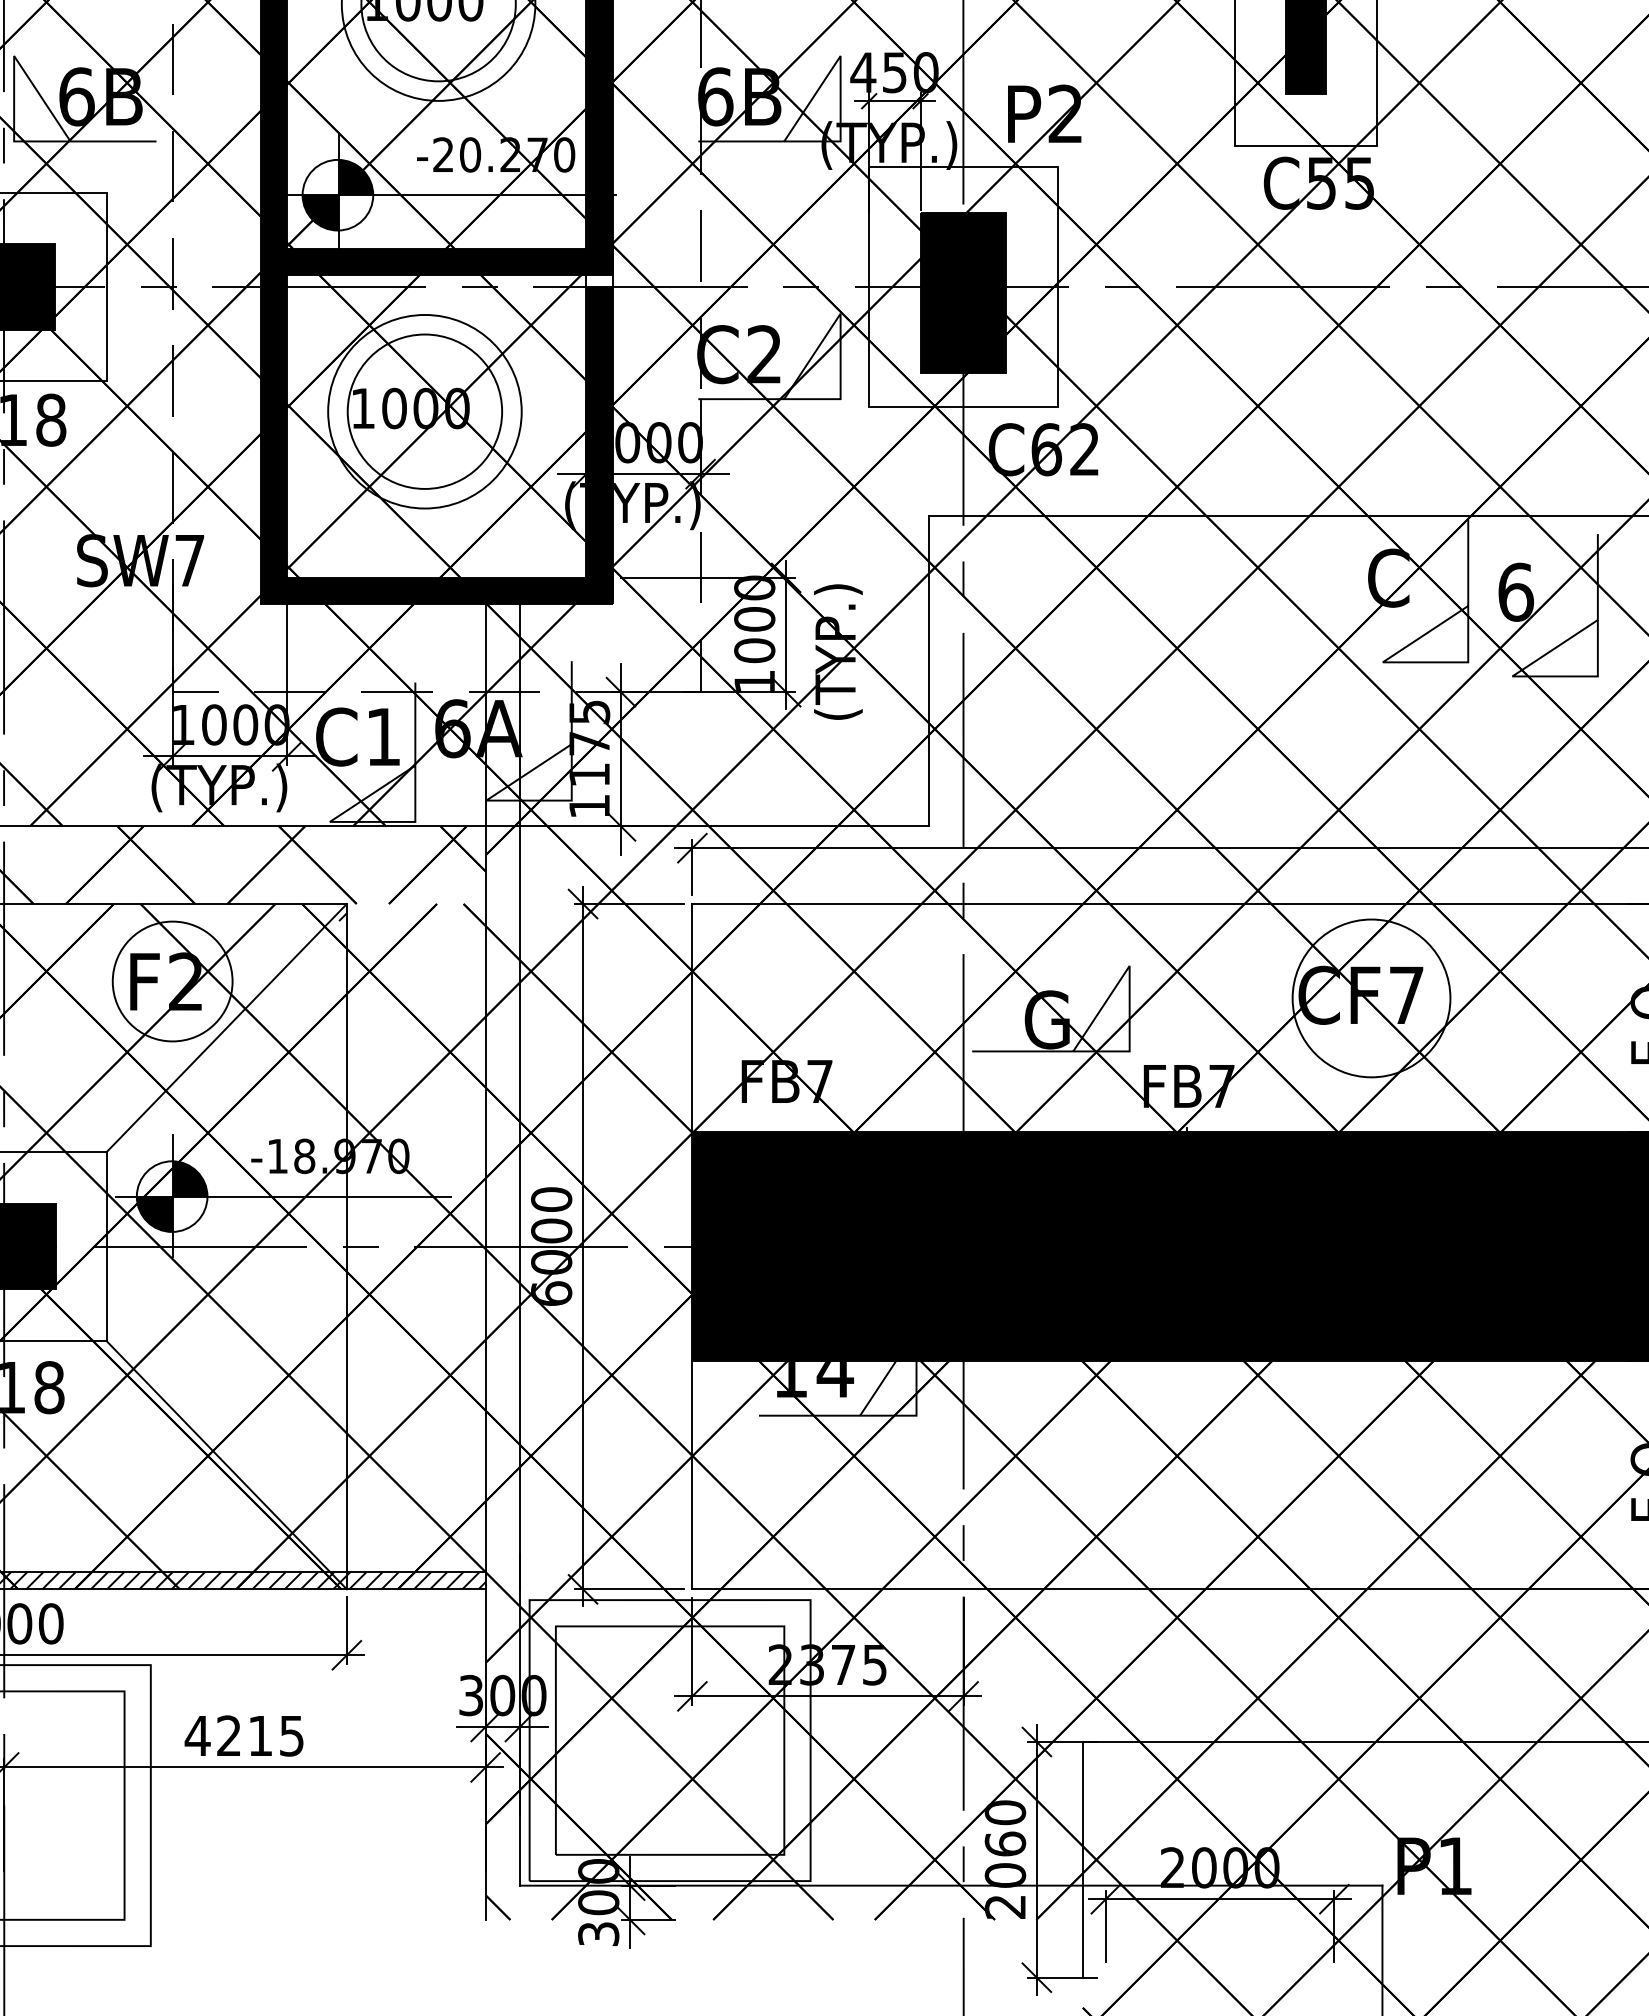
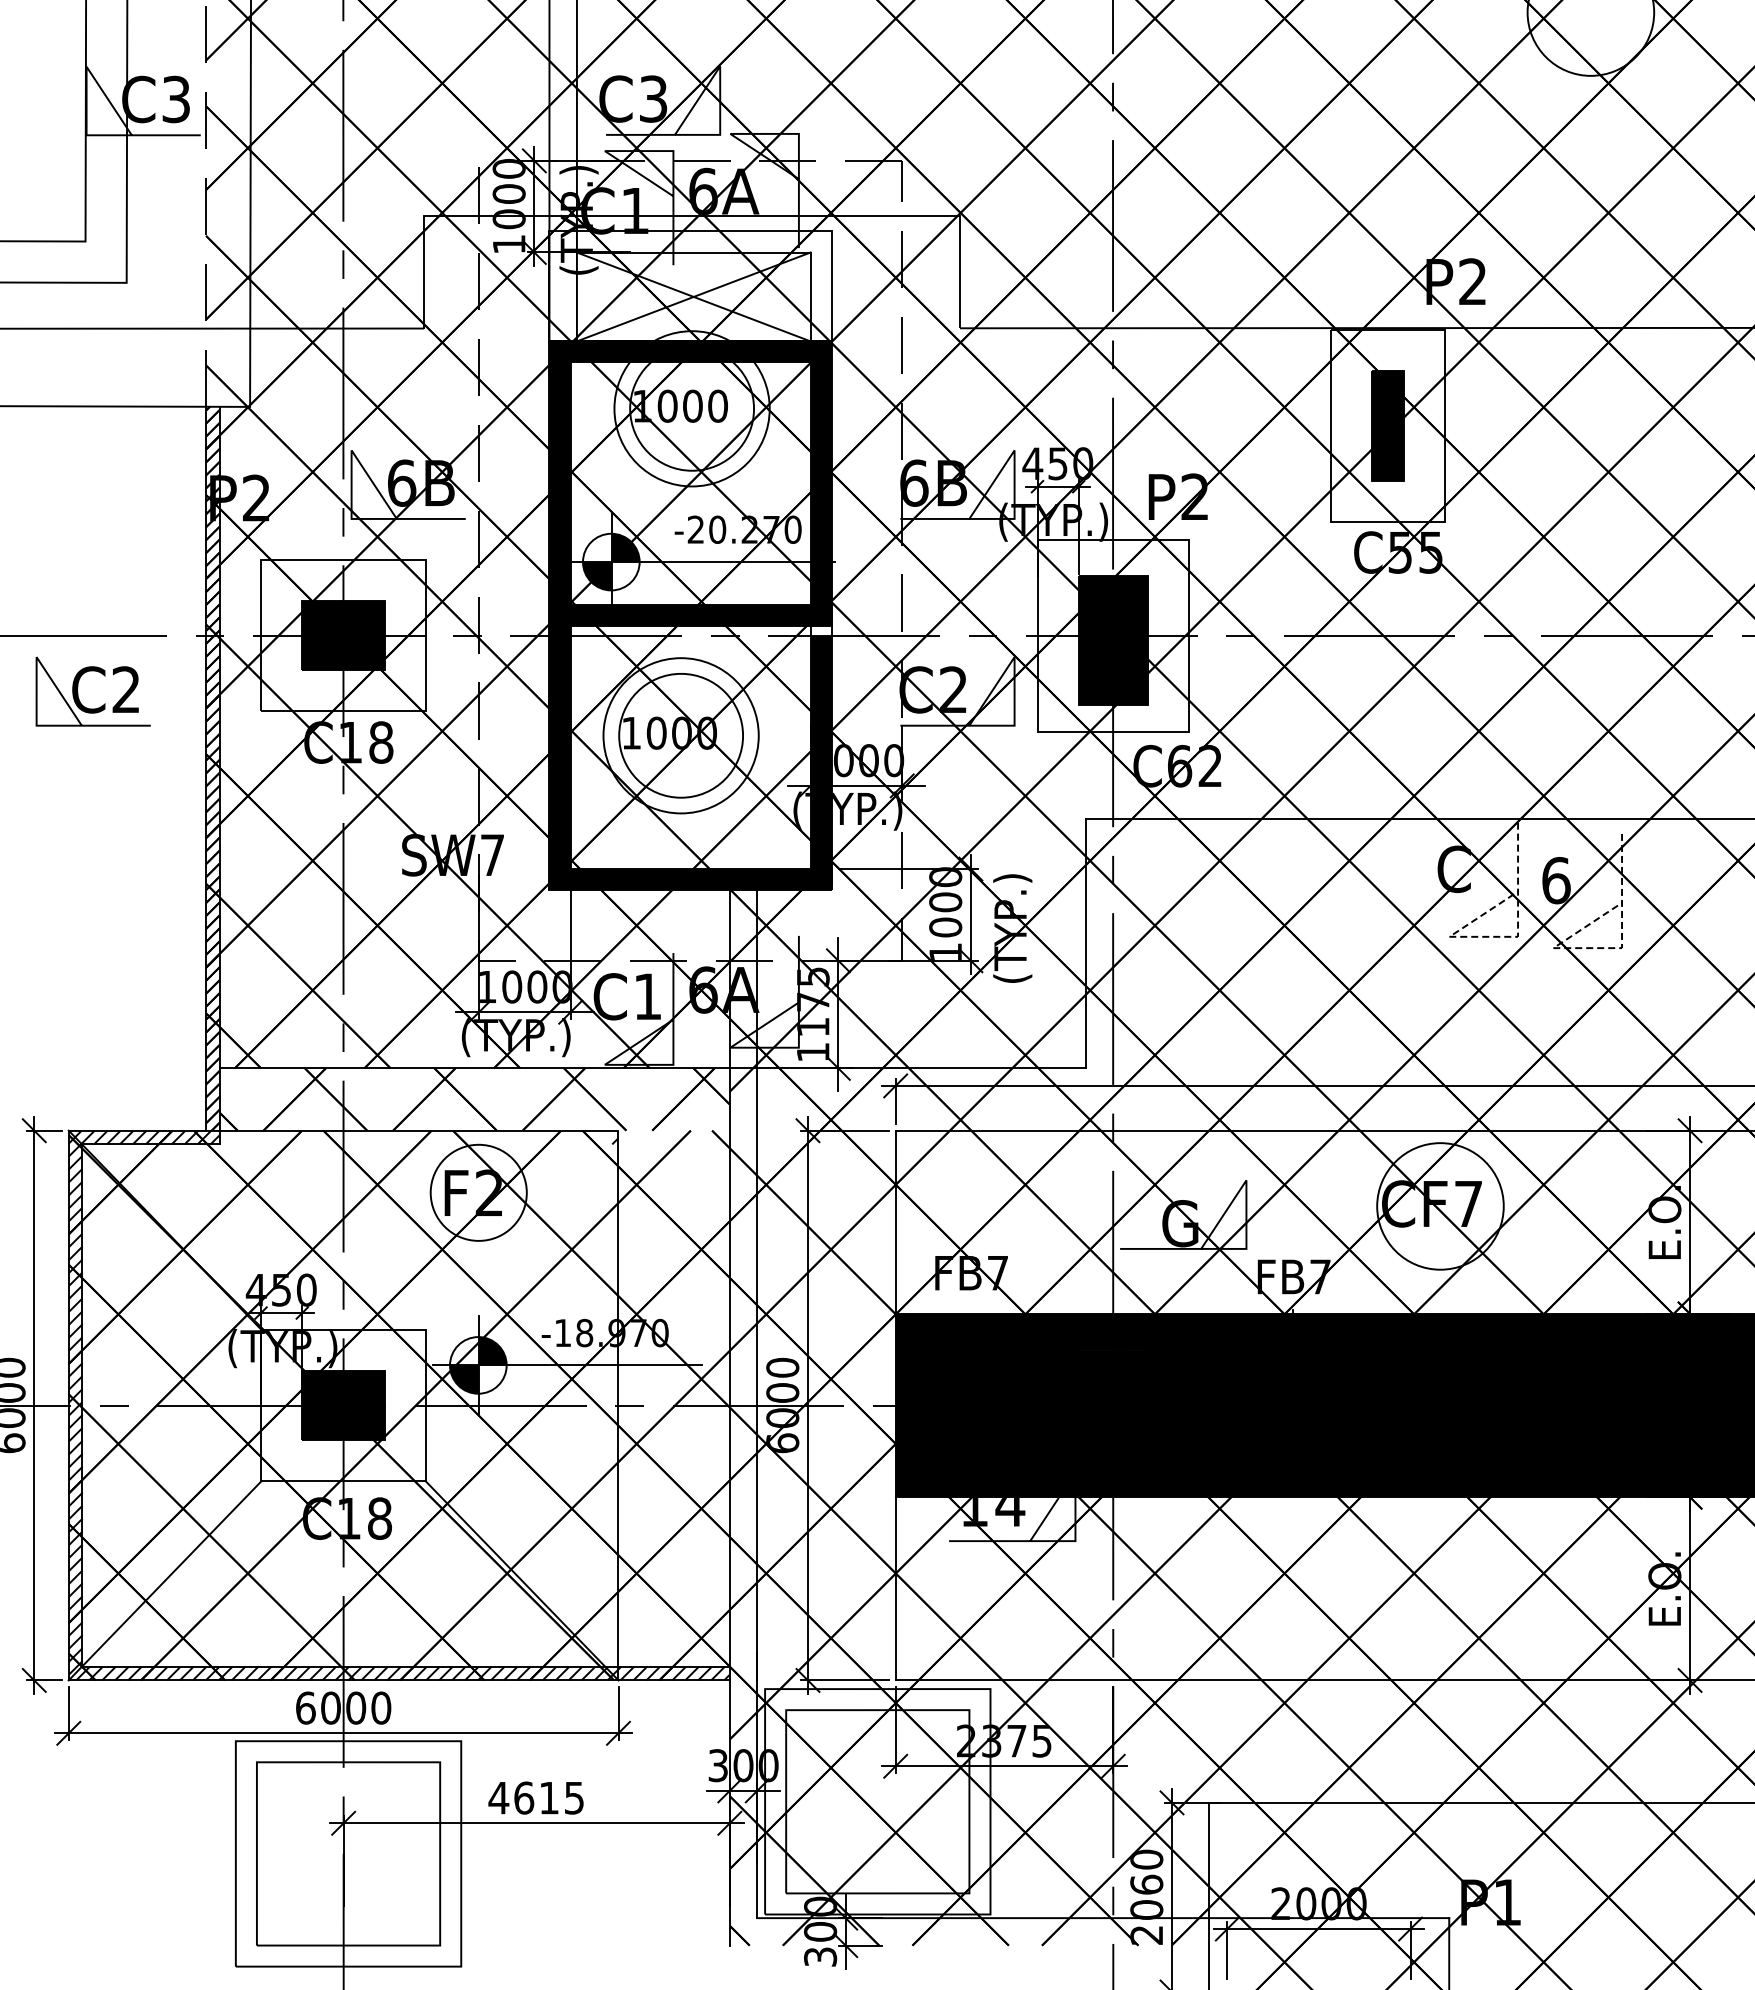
line: (1445, 661) -> (1499, 936), solid -> dashed
line: (1574, 676) -> (1603, 948), solid -> dashed
line: (225, 1027) -> (521, 1229), removed
text: (229, 1735) -> (524, 1797), 4215 -> 4615

